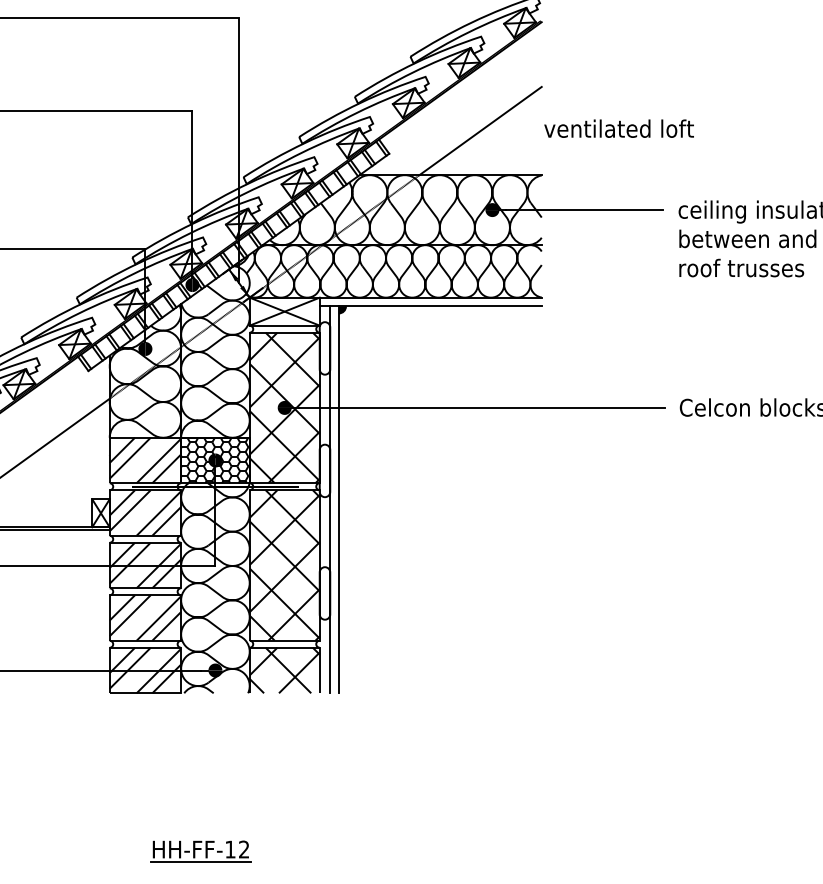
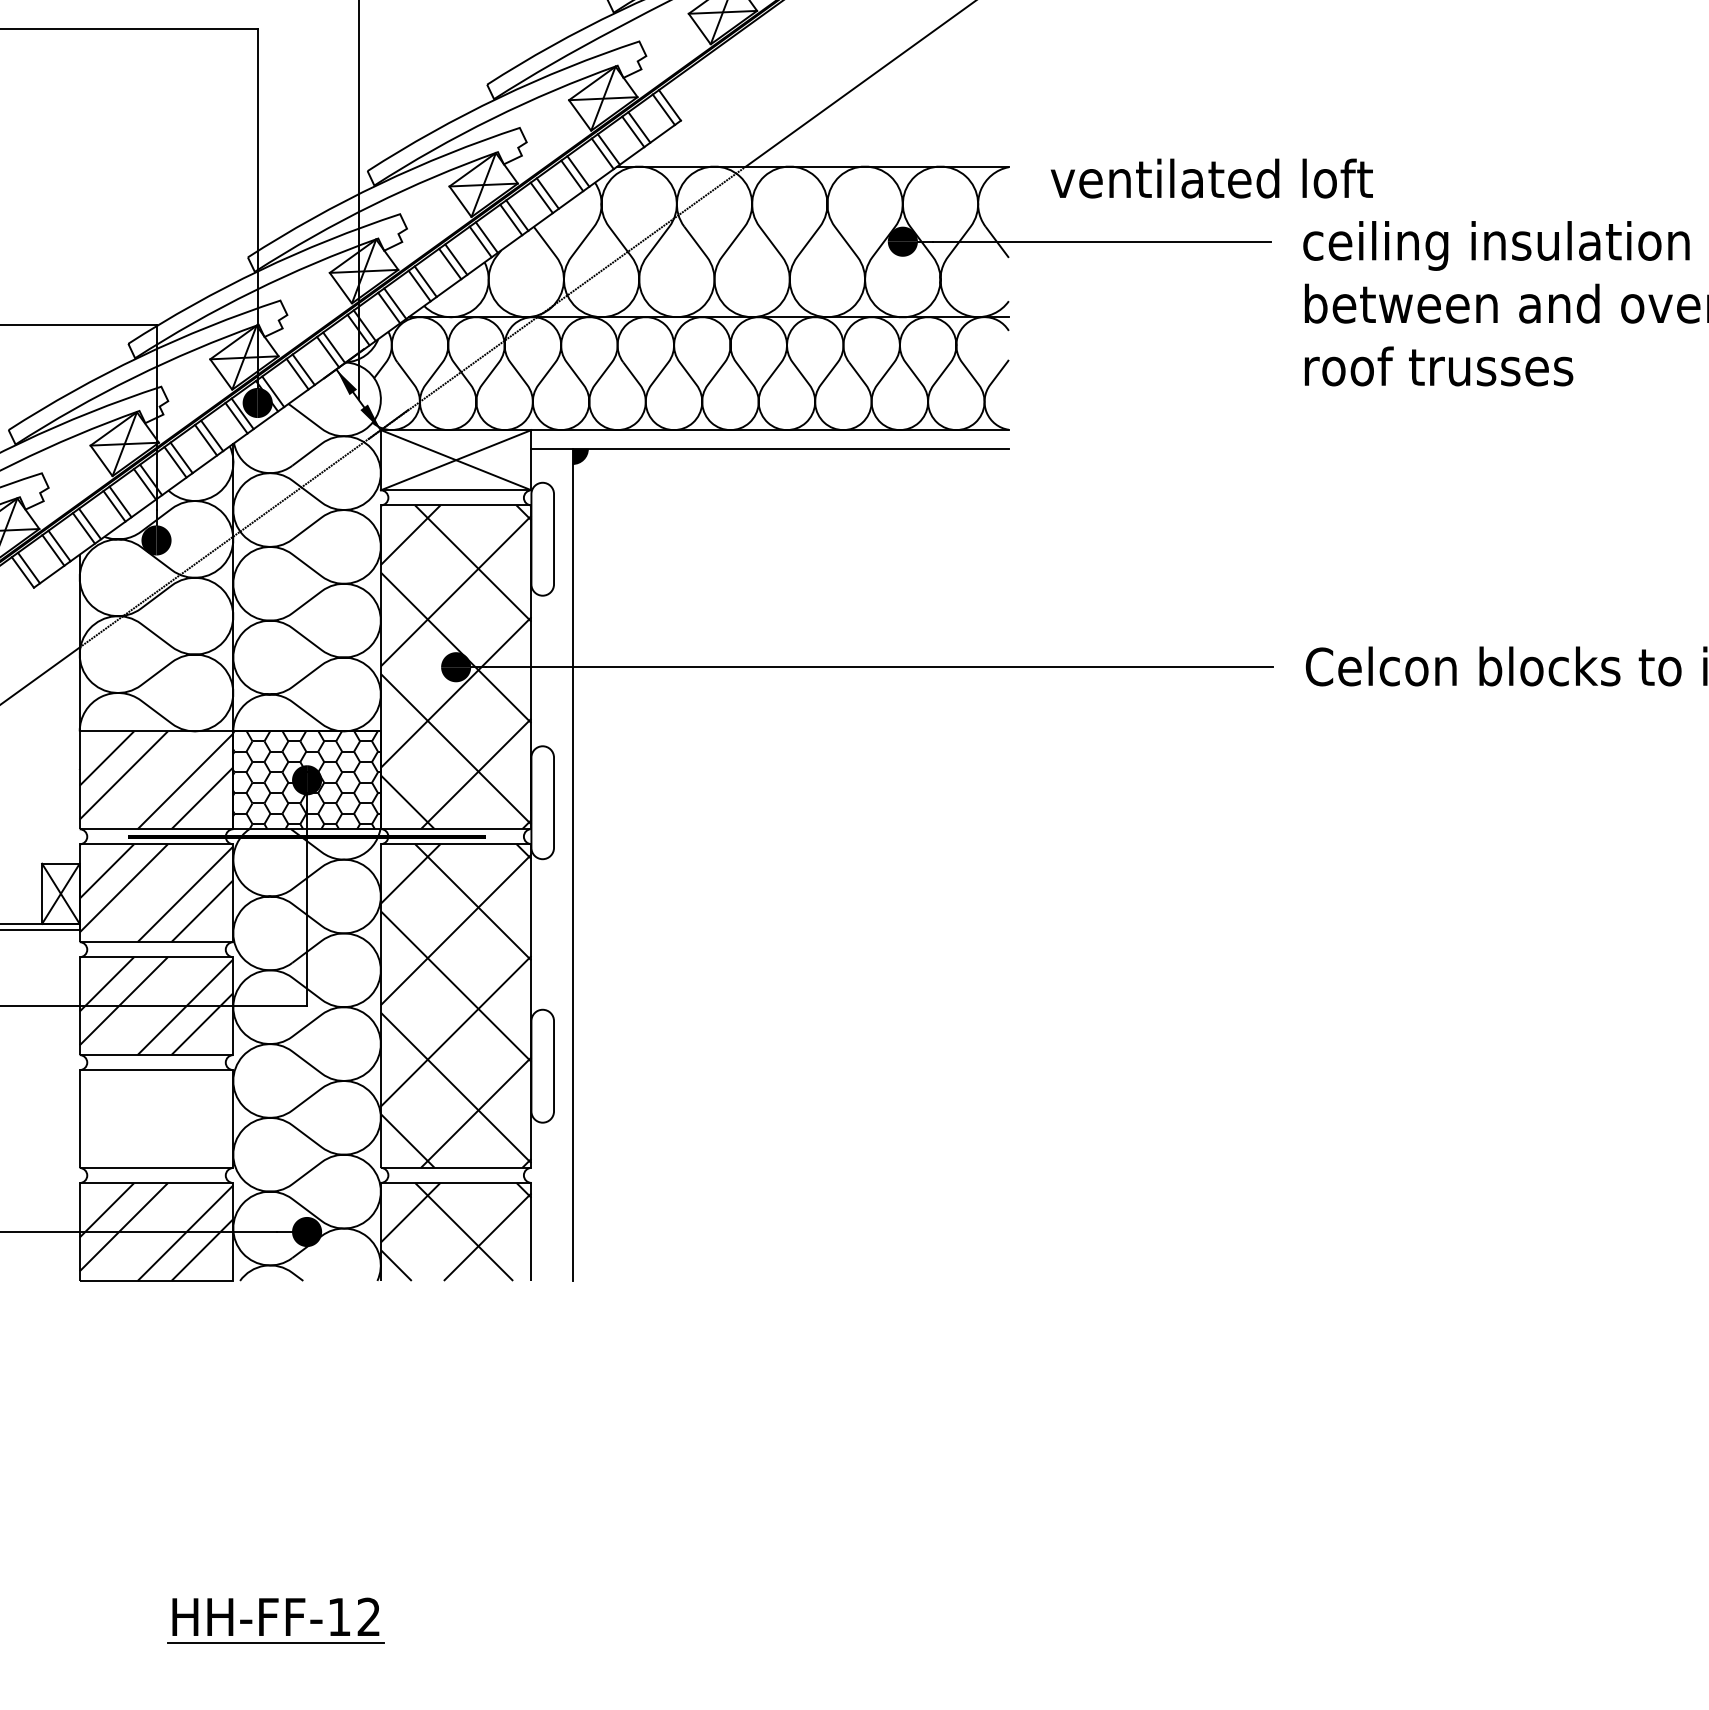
text: (618, 128) -> (1210, 178), moved
line: (330, 499) -> (554, 864), removed
hatch: (145, 617) -> (156, 1117), removed

